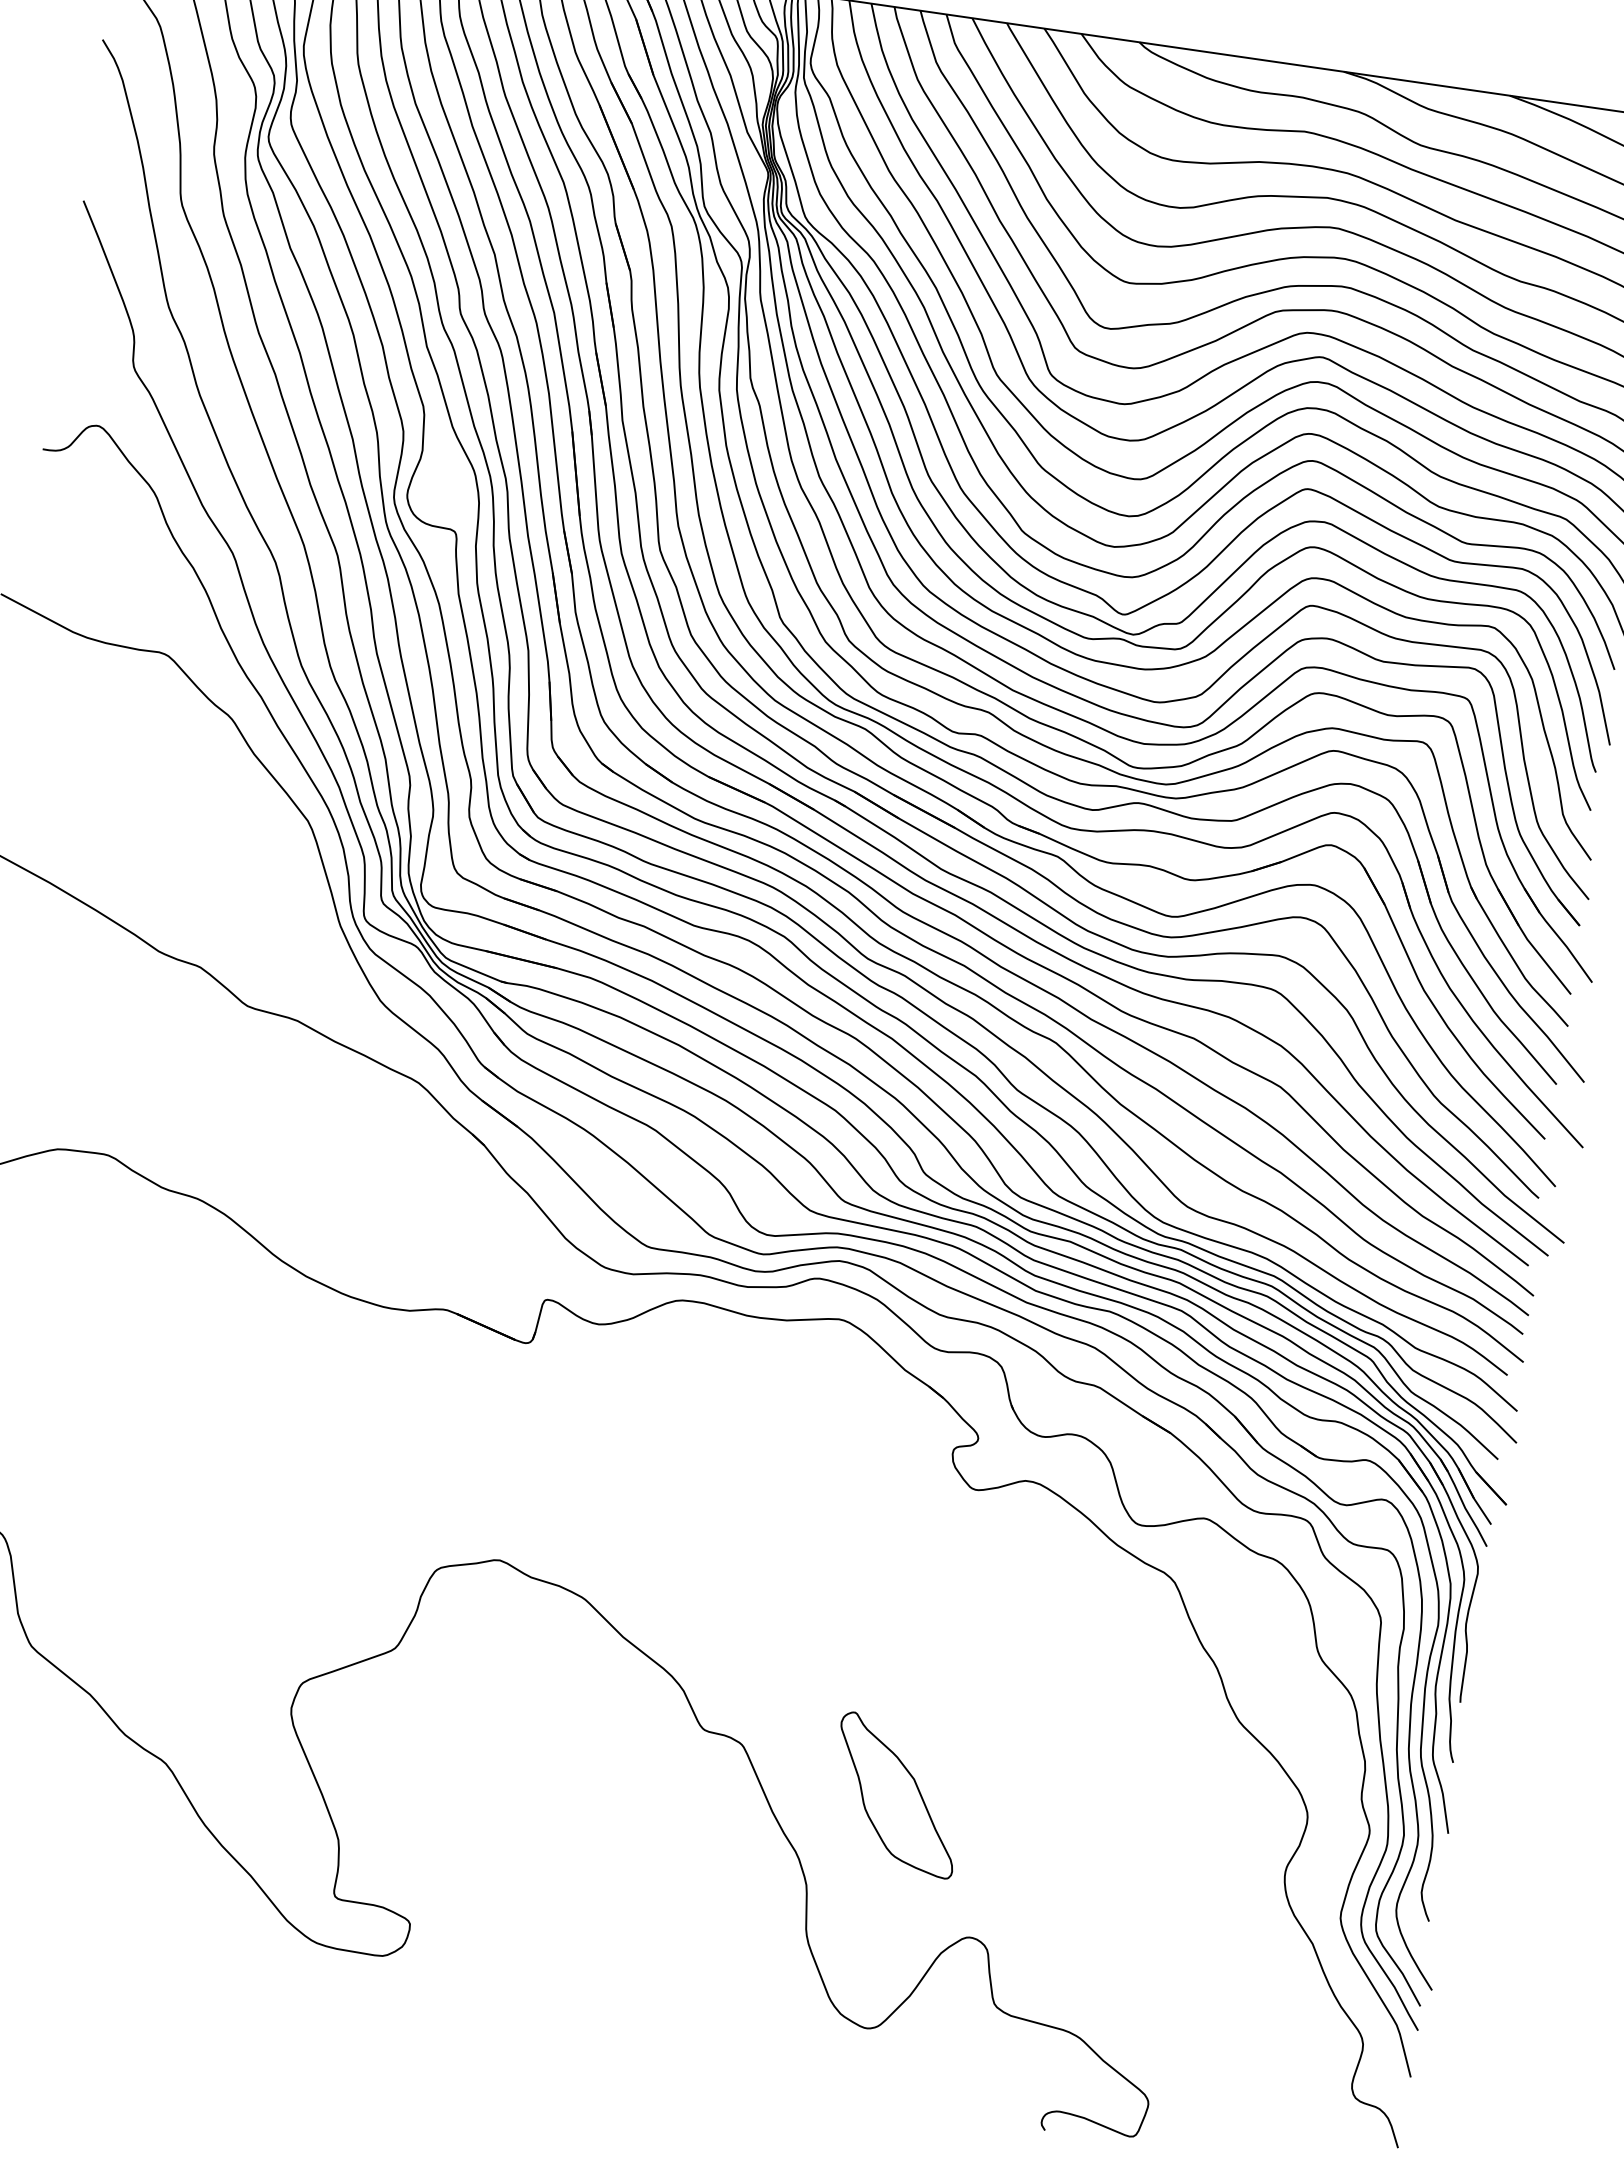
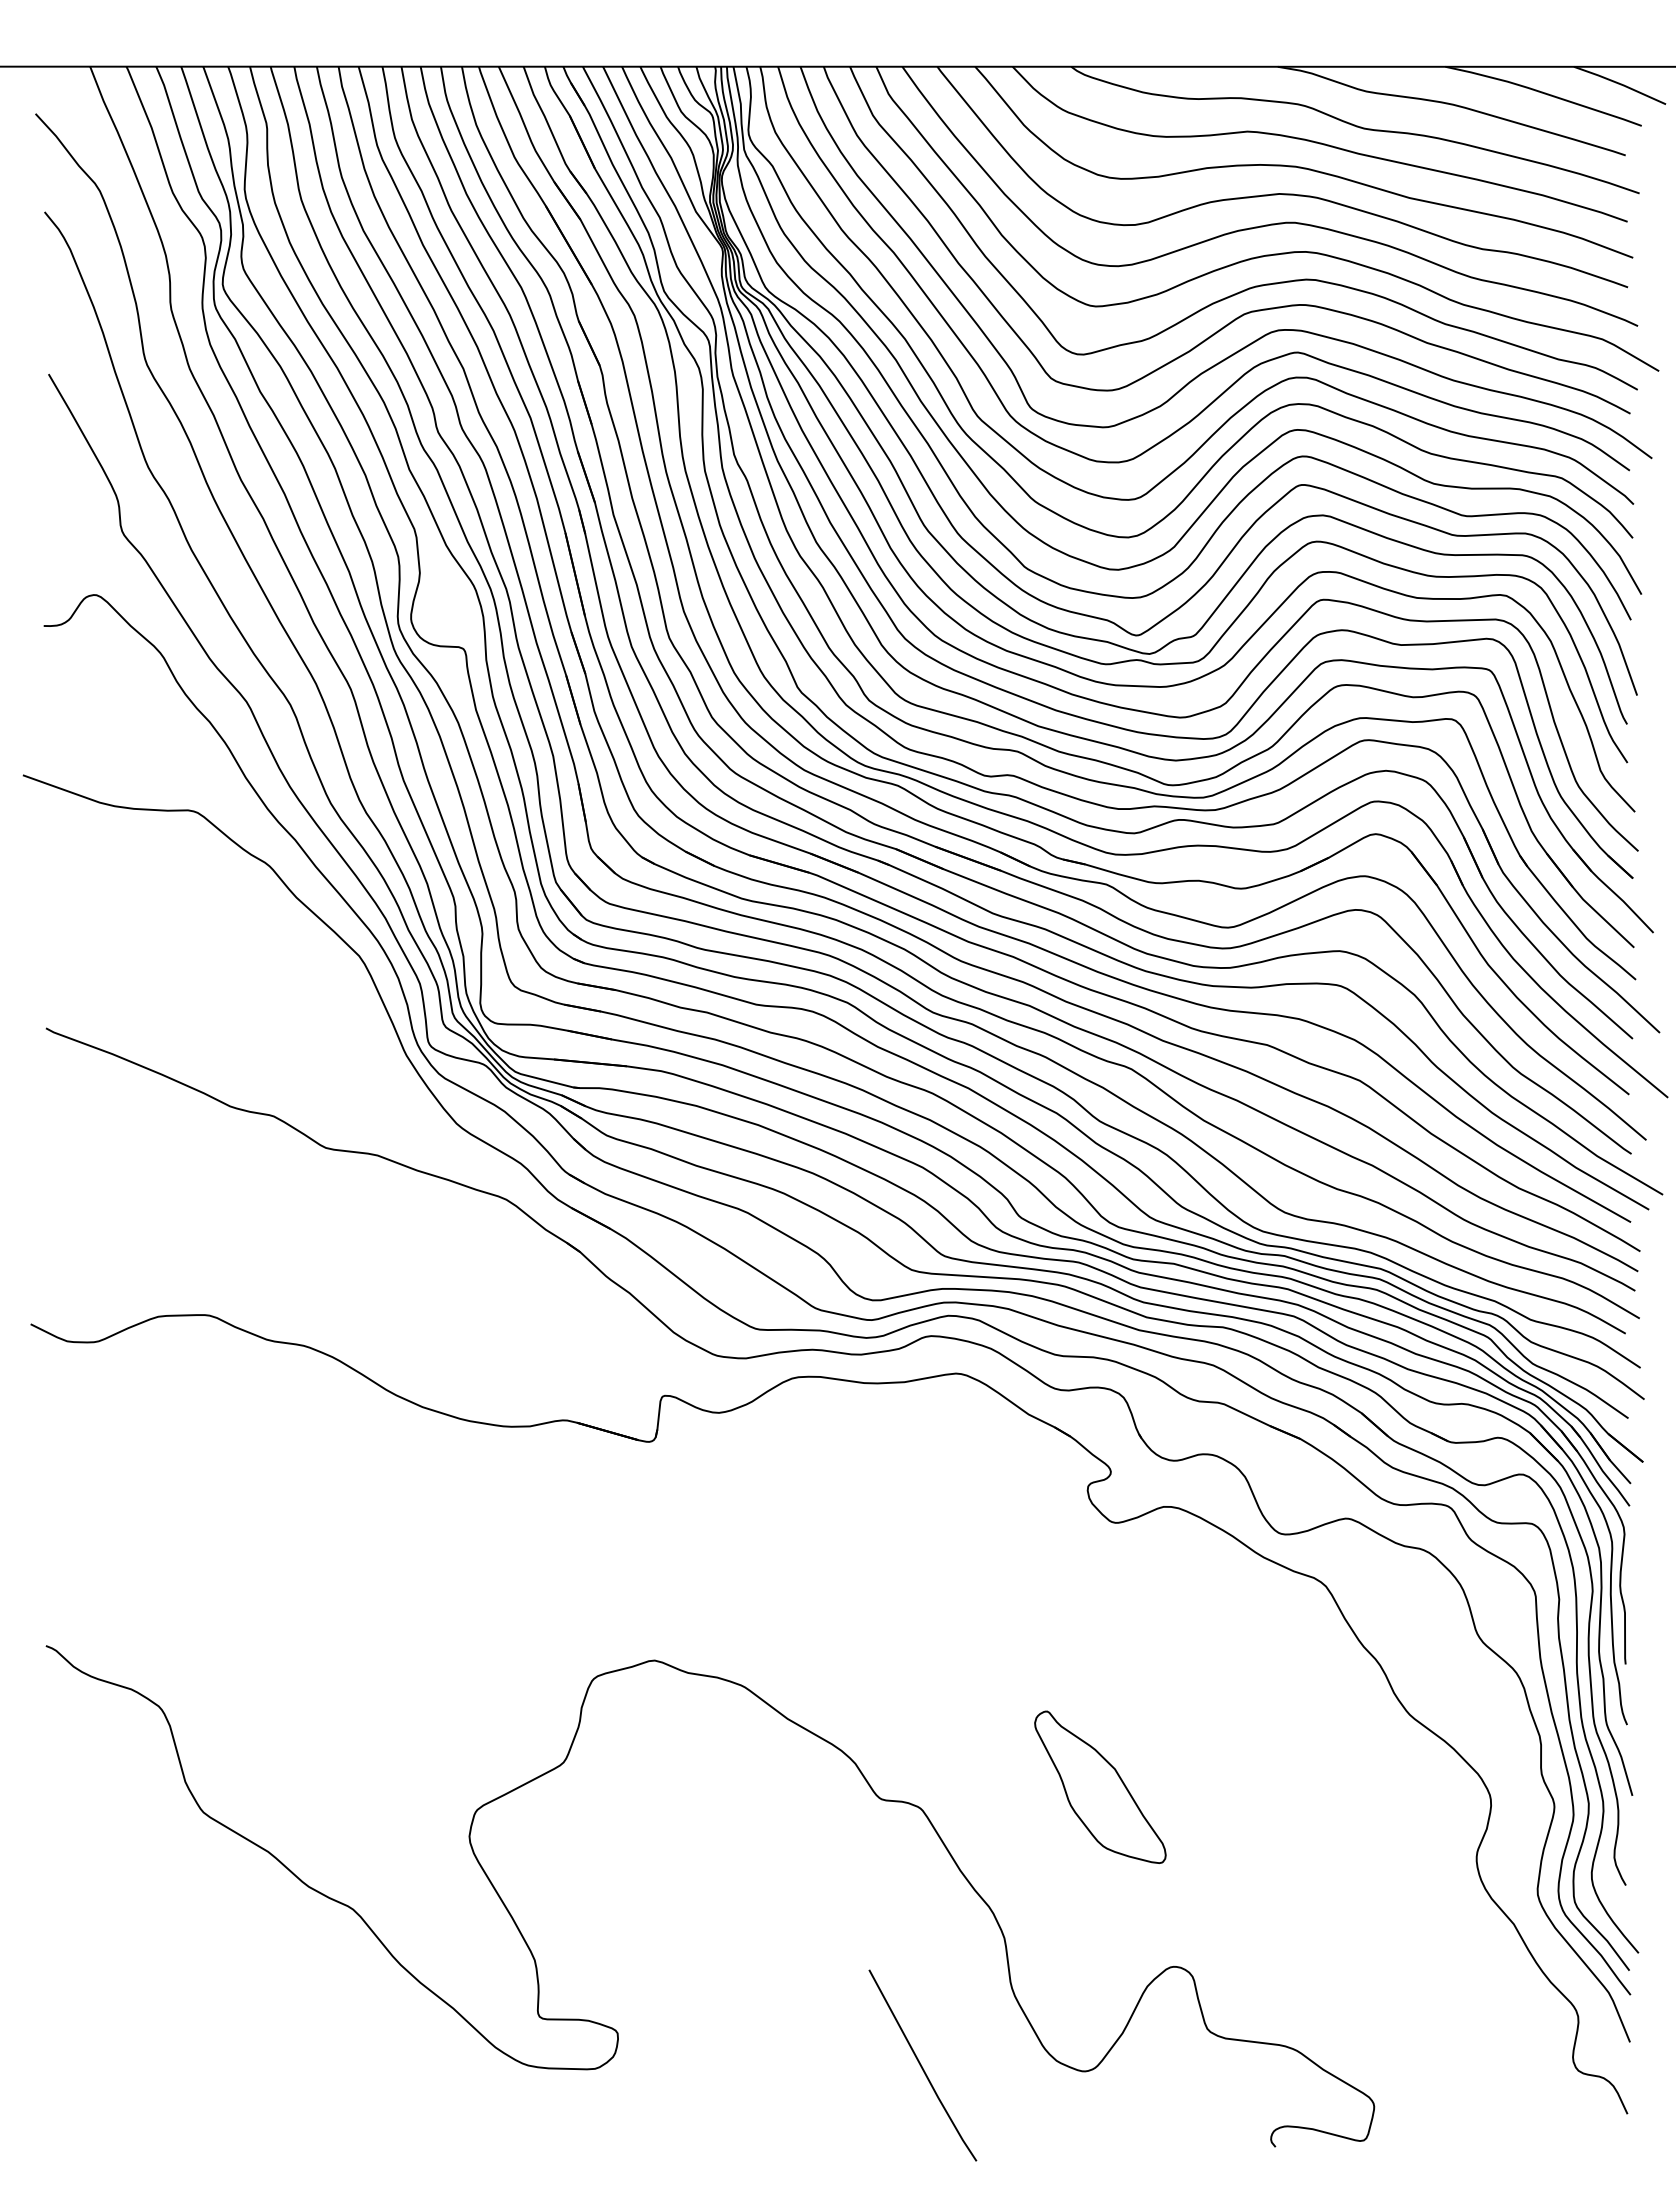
part: (897, 1794) -> (1100, 1786), moved
line: (706, 1999) -> (921, 2065), added

